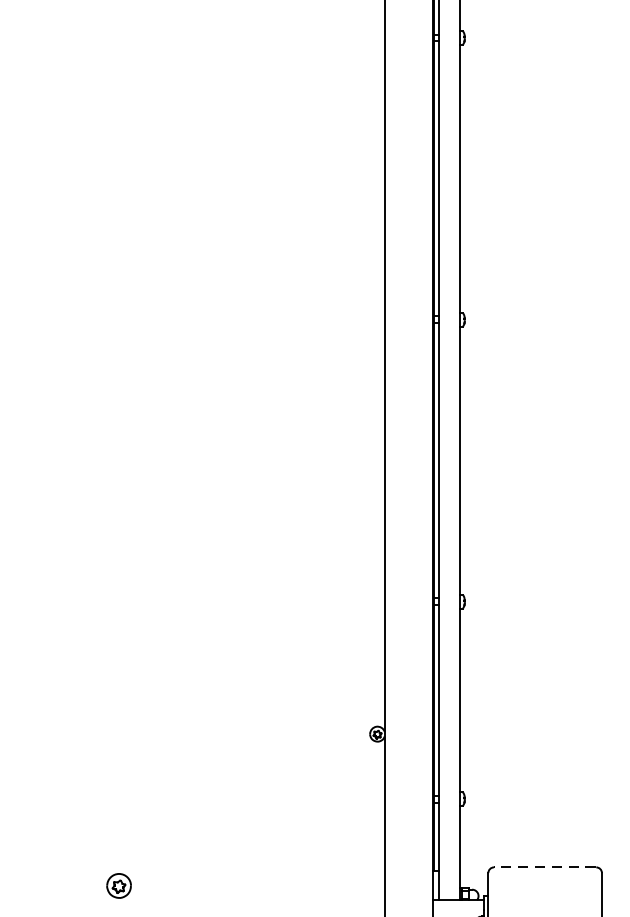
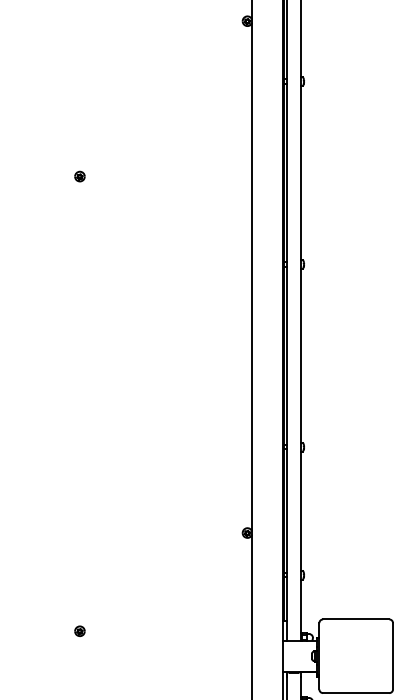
part: (118, 184) -> (79, 176), added
line: (544, 867) -> (355, 619), dashed -> solid
part: (118, 884) -> (79, 630), size x0.62

